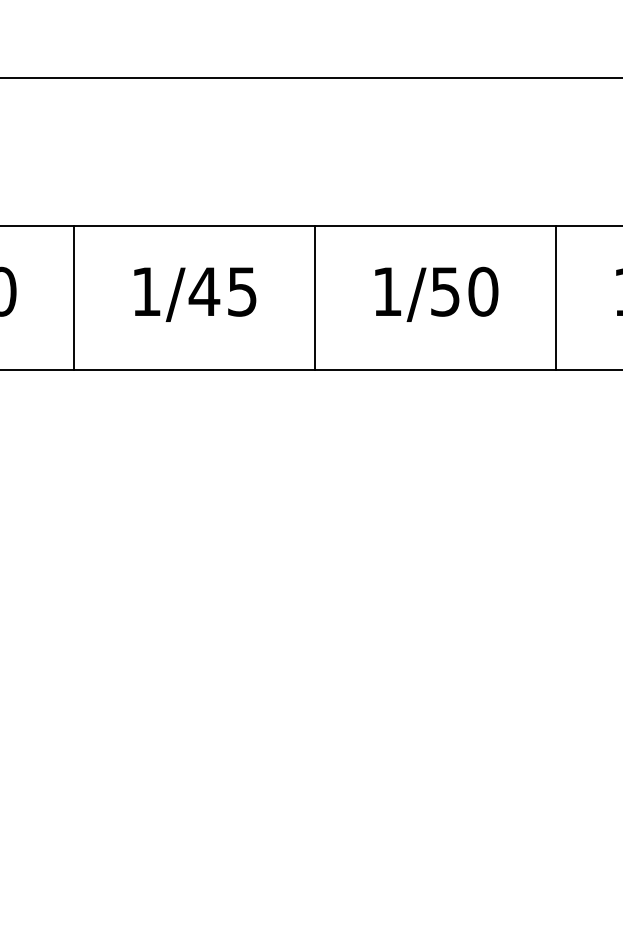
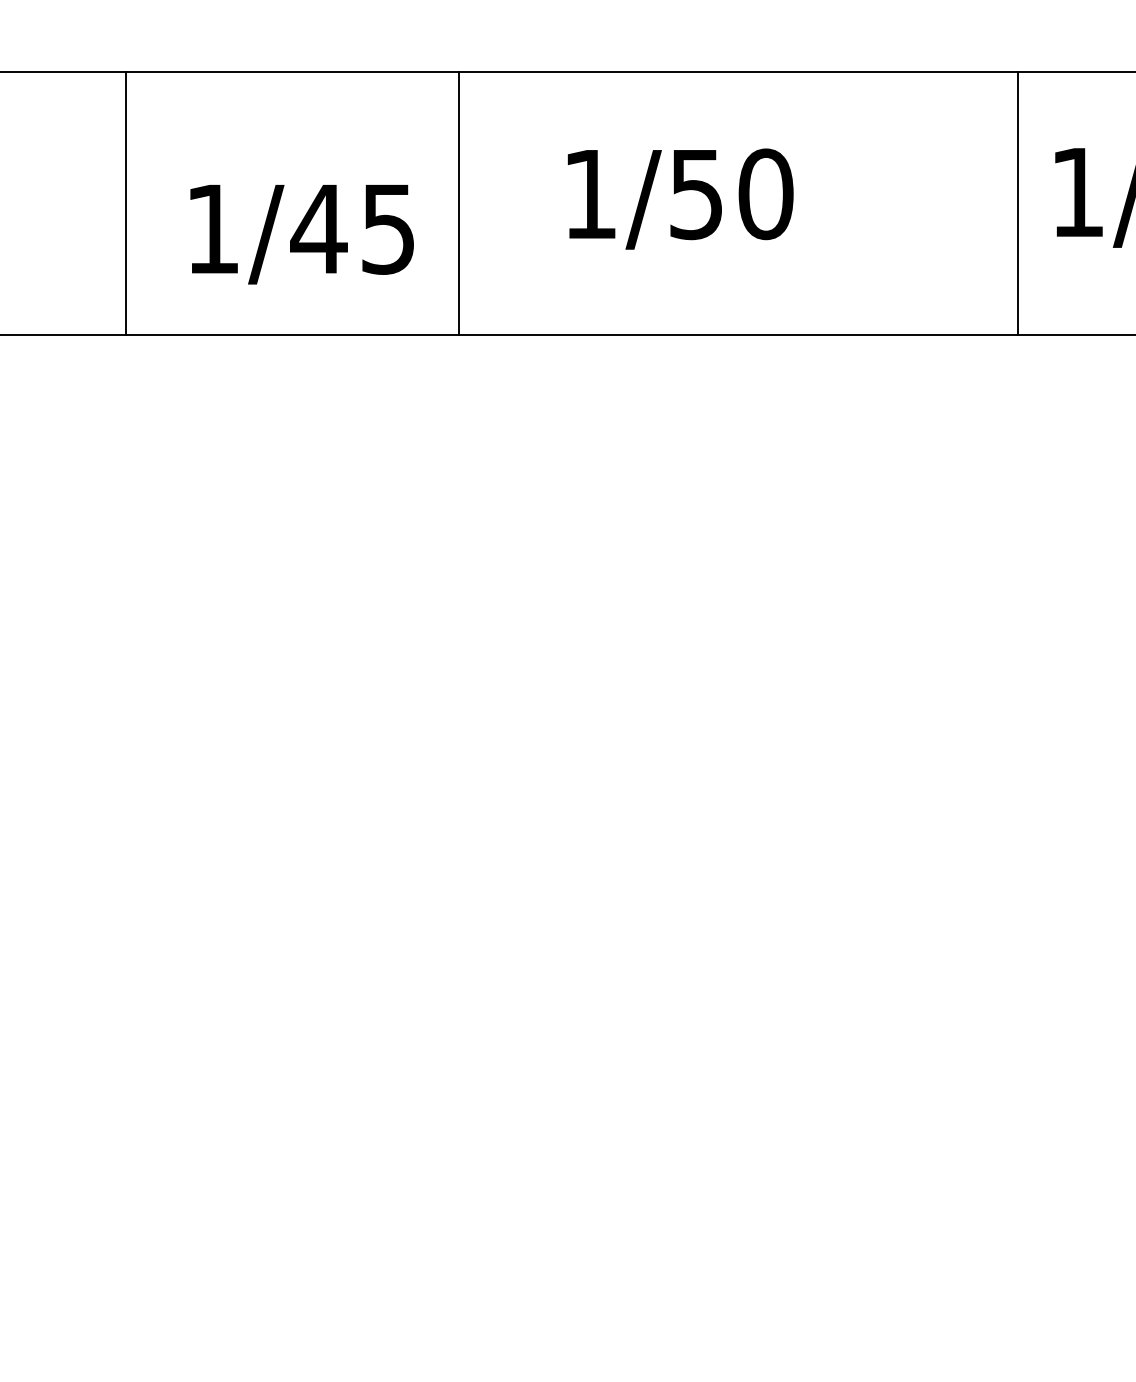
text: (436, 293) -> (680, 197), moved
text: (195, 294) -> (302, 234), moved
line: (74, 297) -> (126, 202), moved
line: (315, 297) -> (460, 202), moved
line: (556, 297) -> (1019, 202), moved

